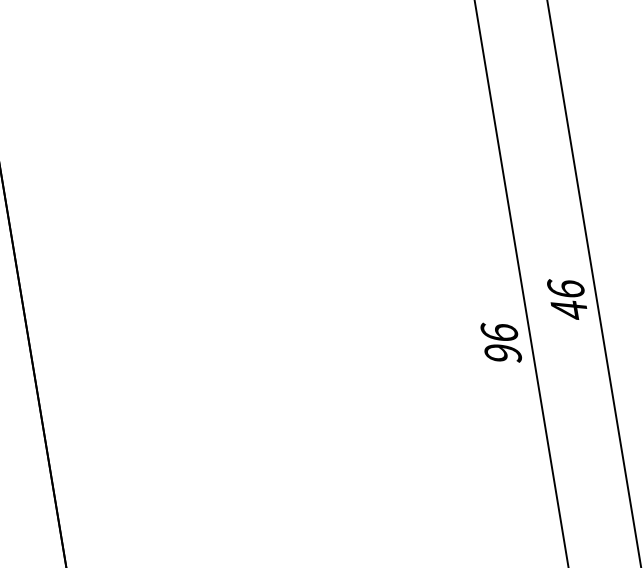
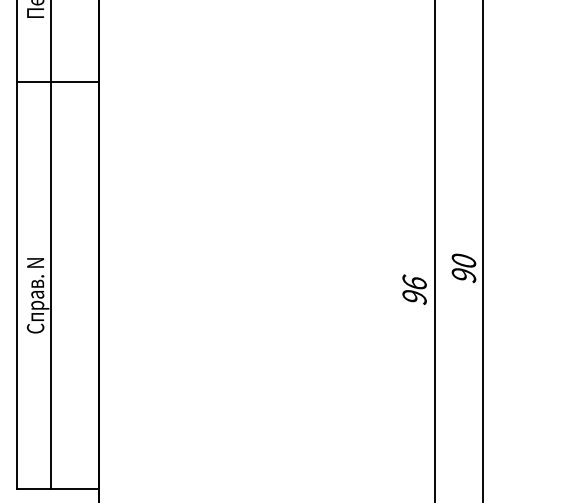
text: (567, 298) -> (463, 267), 46 -> 90

